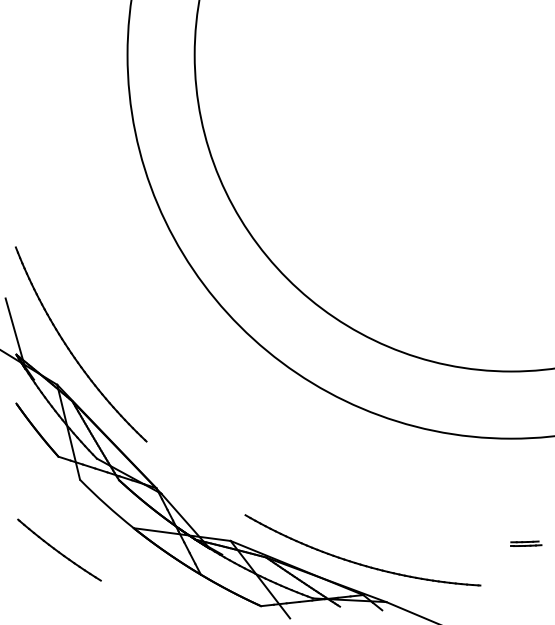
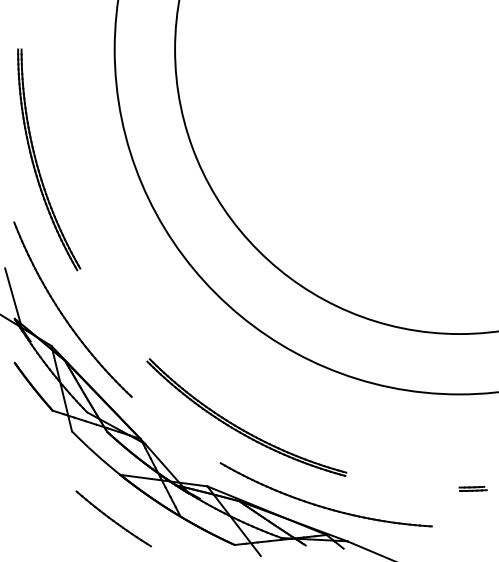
part: (41, 179) -> (37, 161), added
part: (267, 475) -> (240, 427), added
part: (59, 549) -> (113, 518), moved

